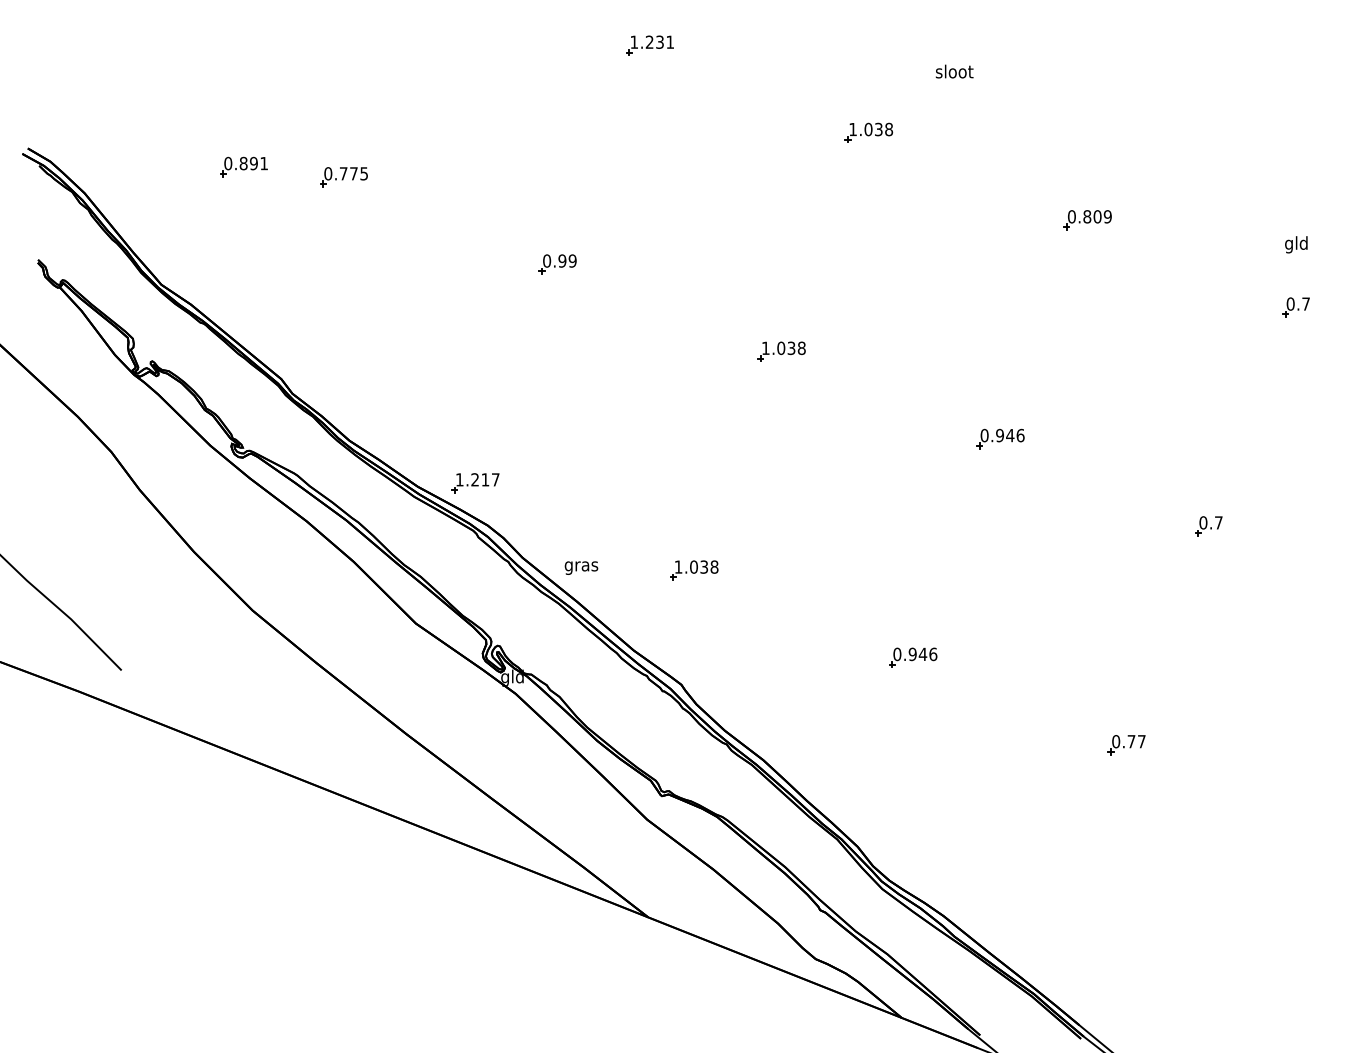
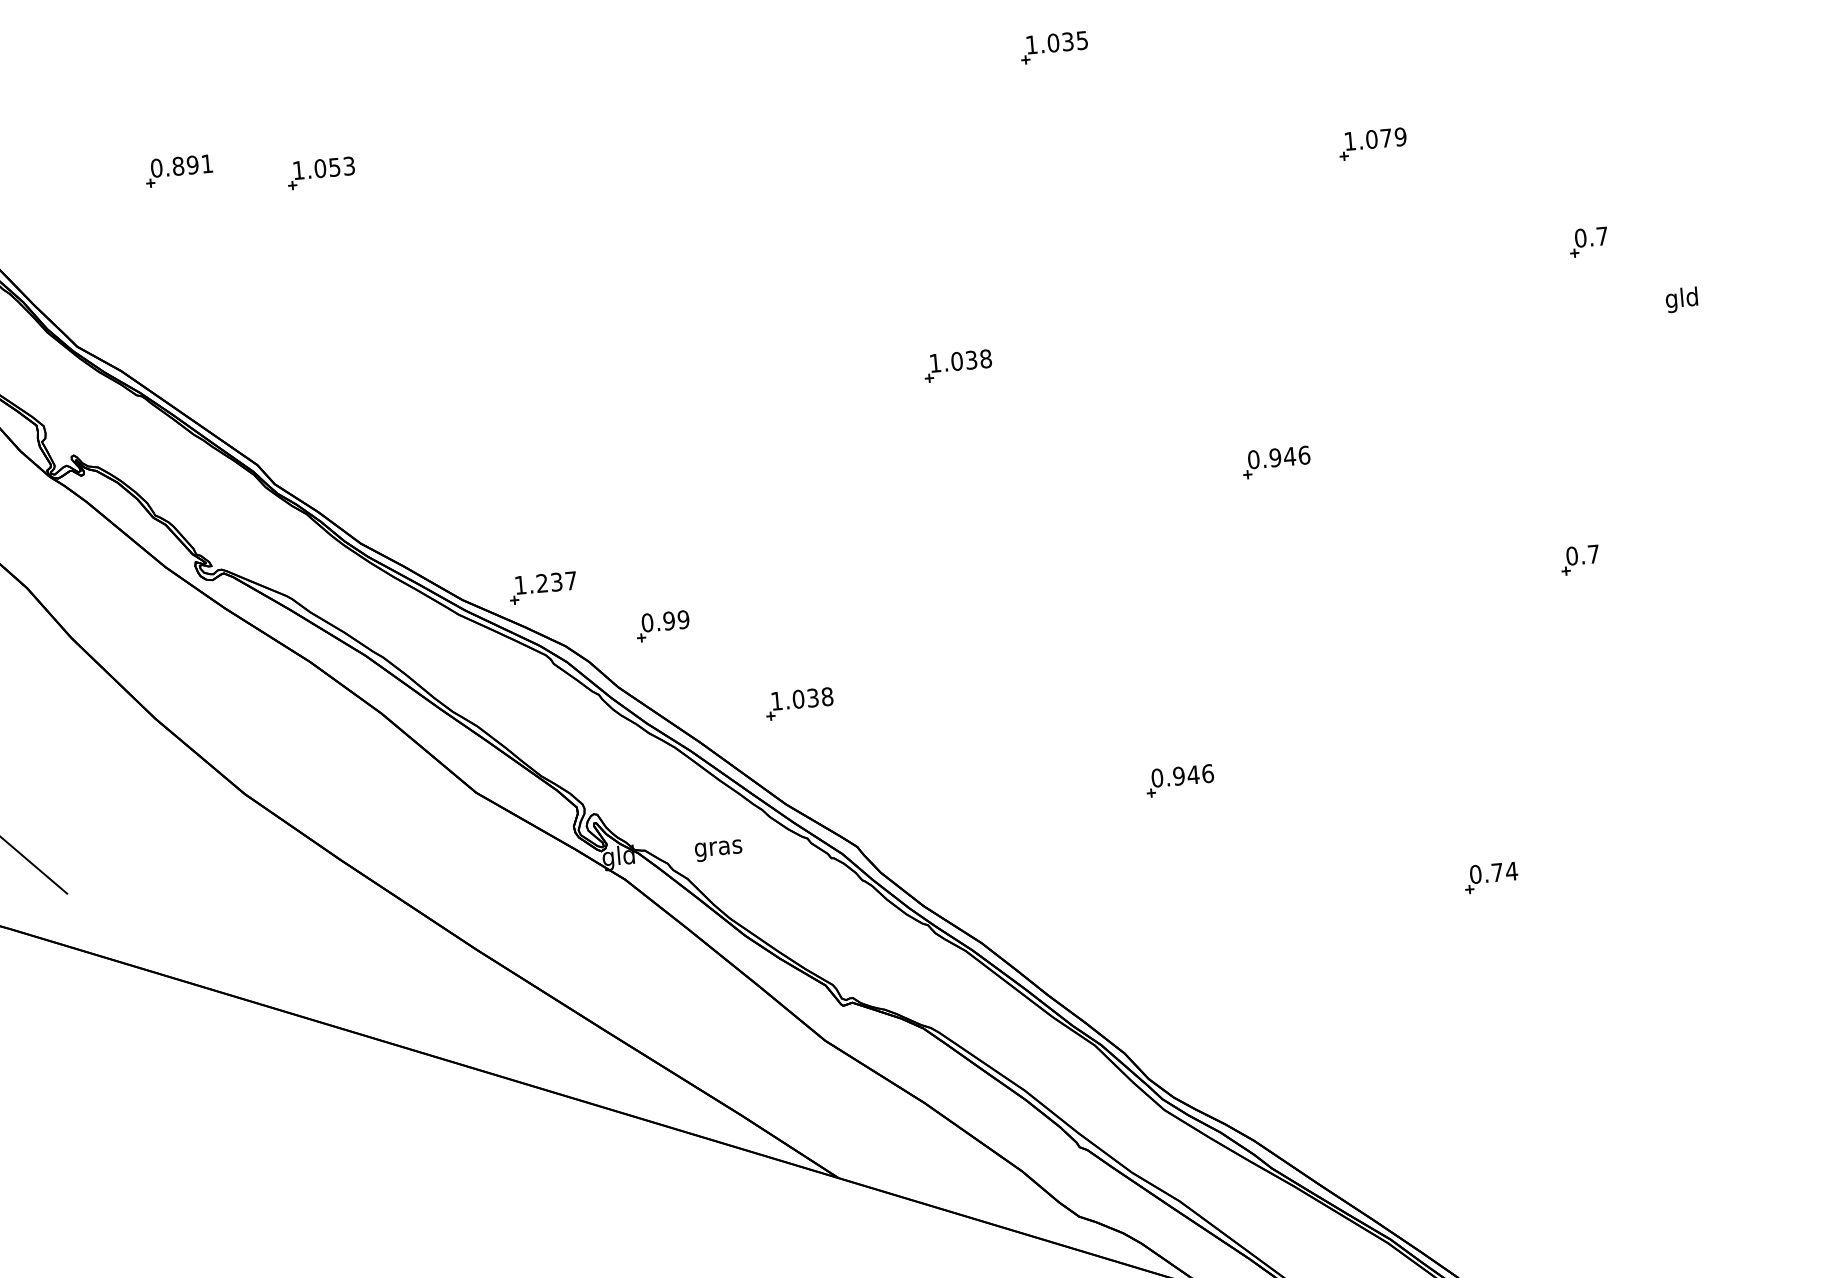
text: (889, 129) -> (1082, 40), 1.038 -> 1.035
text: (345, 173) -> (322, 167), 0.775 -> 1.053
text: (1084, 216) -> (1367, 139), 0.809 -> 1.079
text: (1296, 244) -> (1682, 299), moved
part: (557, 264) -> (662, 626), moved
part: (1295, 307) -> (1587, 242), moved
text: (485, 479) -> (556, 581), 1.217 -> 1.237
text: (581, 567) -> (718, 849), moved
part: (694, 570) -> (799, 703), moved
text: (1141, 741) -> (1511, 871), 0.77 -> 0.74

